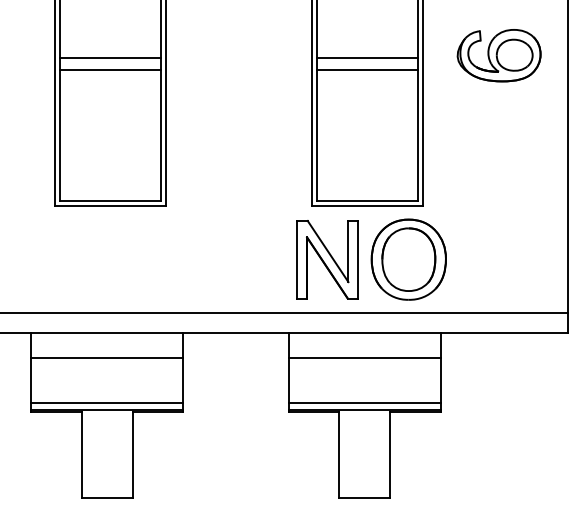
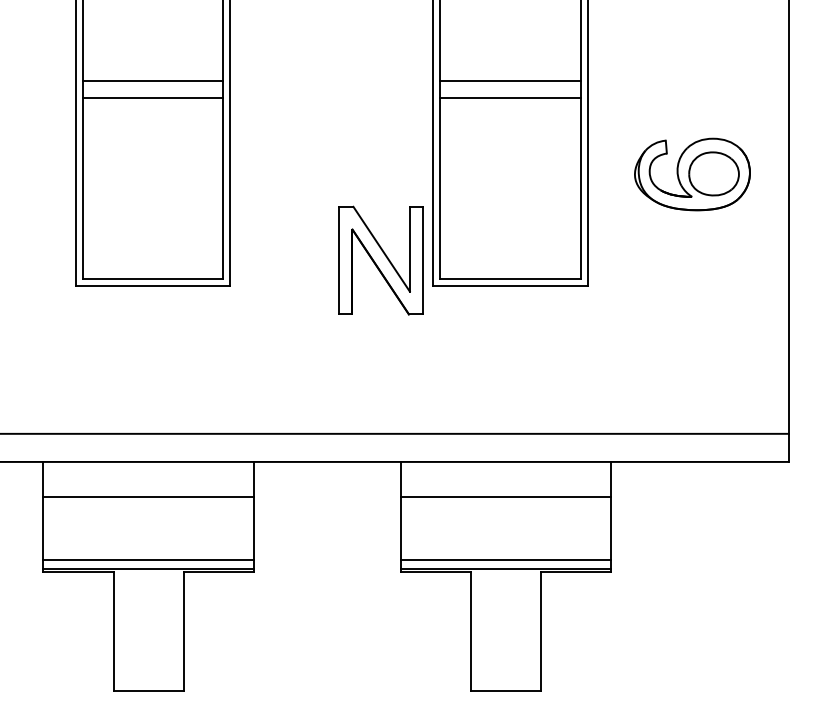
part: (498, 55) -> (691, 174), moved
part: (327, 259) -> (380, 260), moved
part: (408, 259) -> (566, 360), removed

